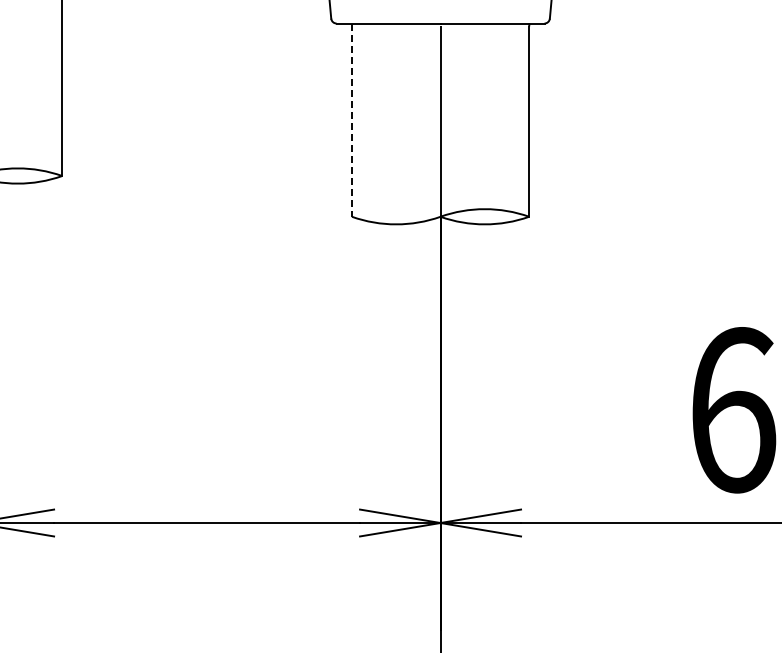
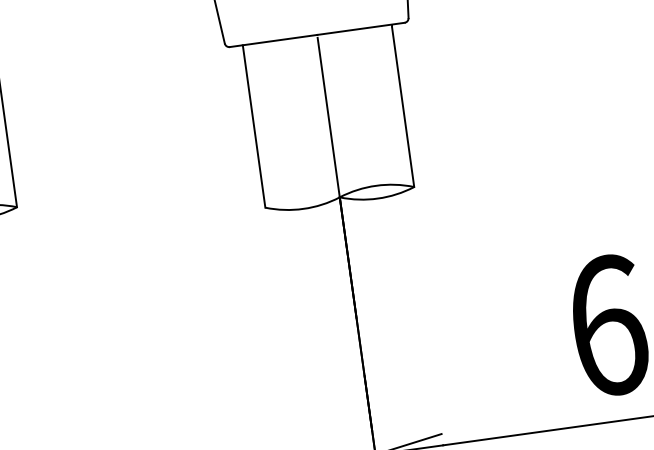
line: (352, 120) -> (254, 126), dashed -> solid

